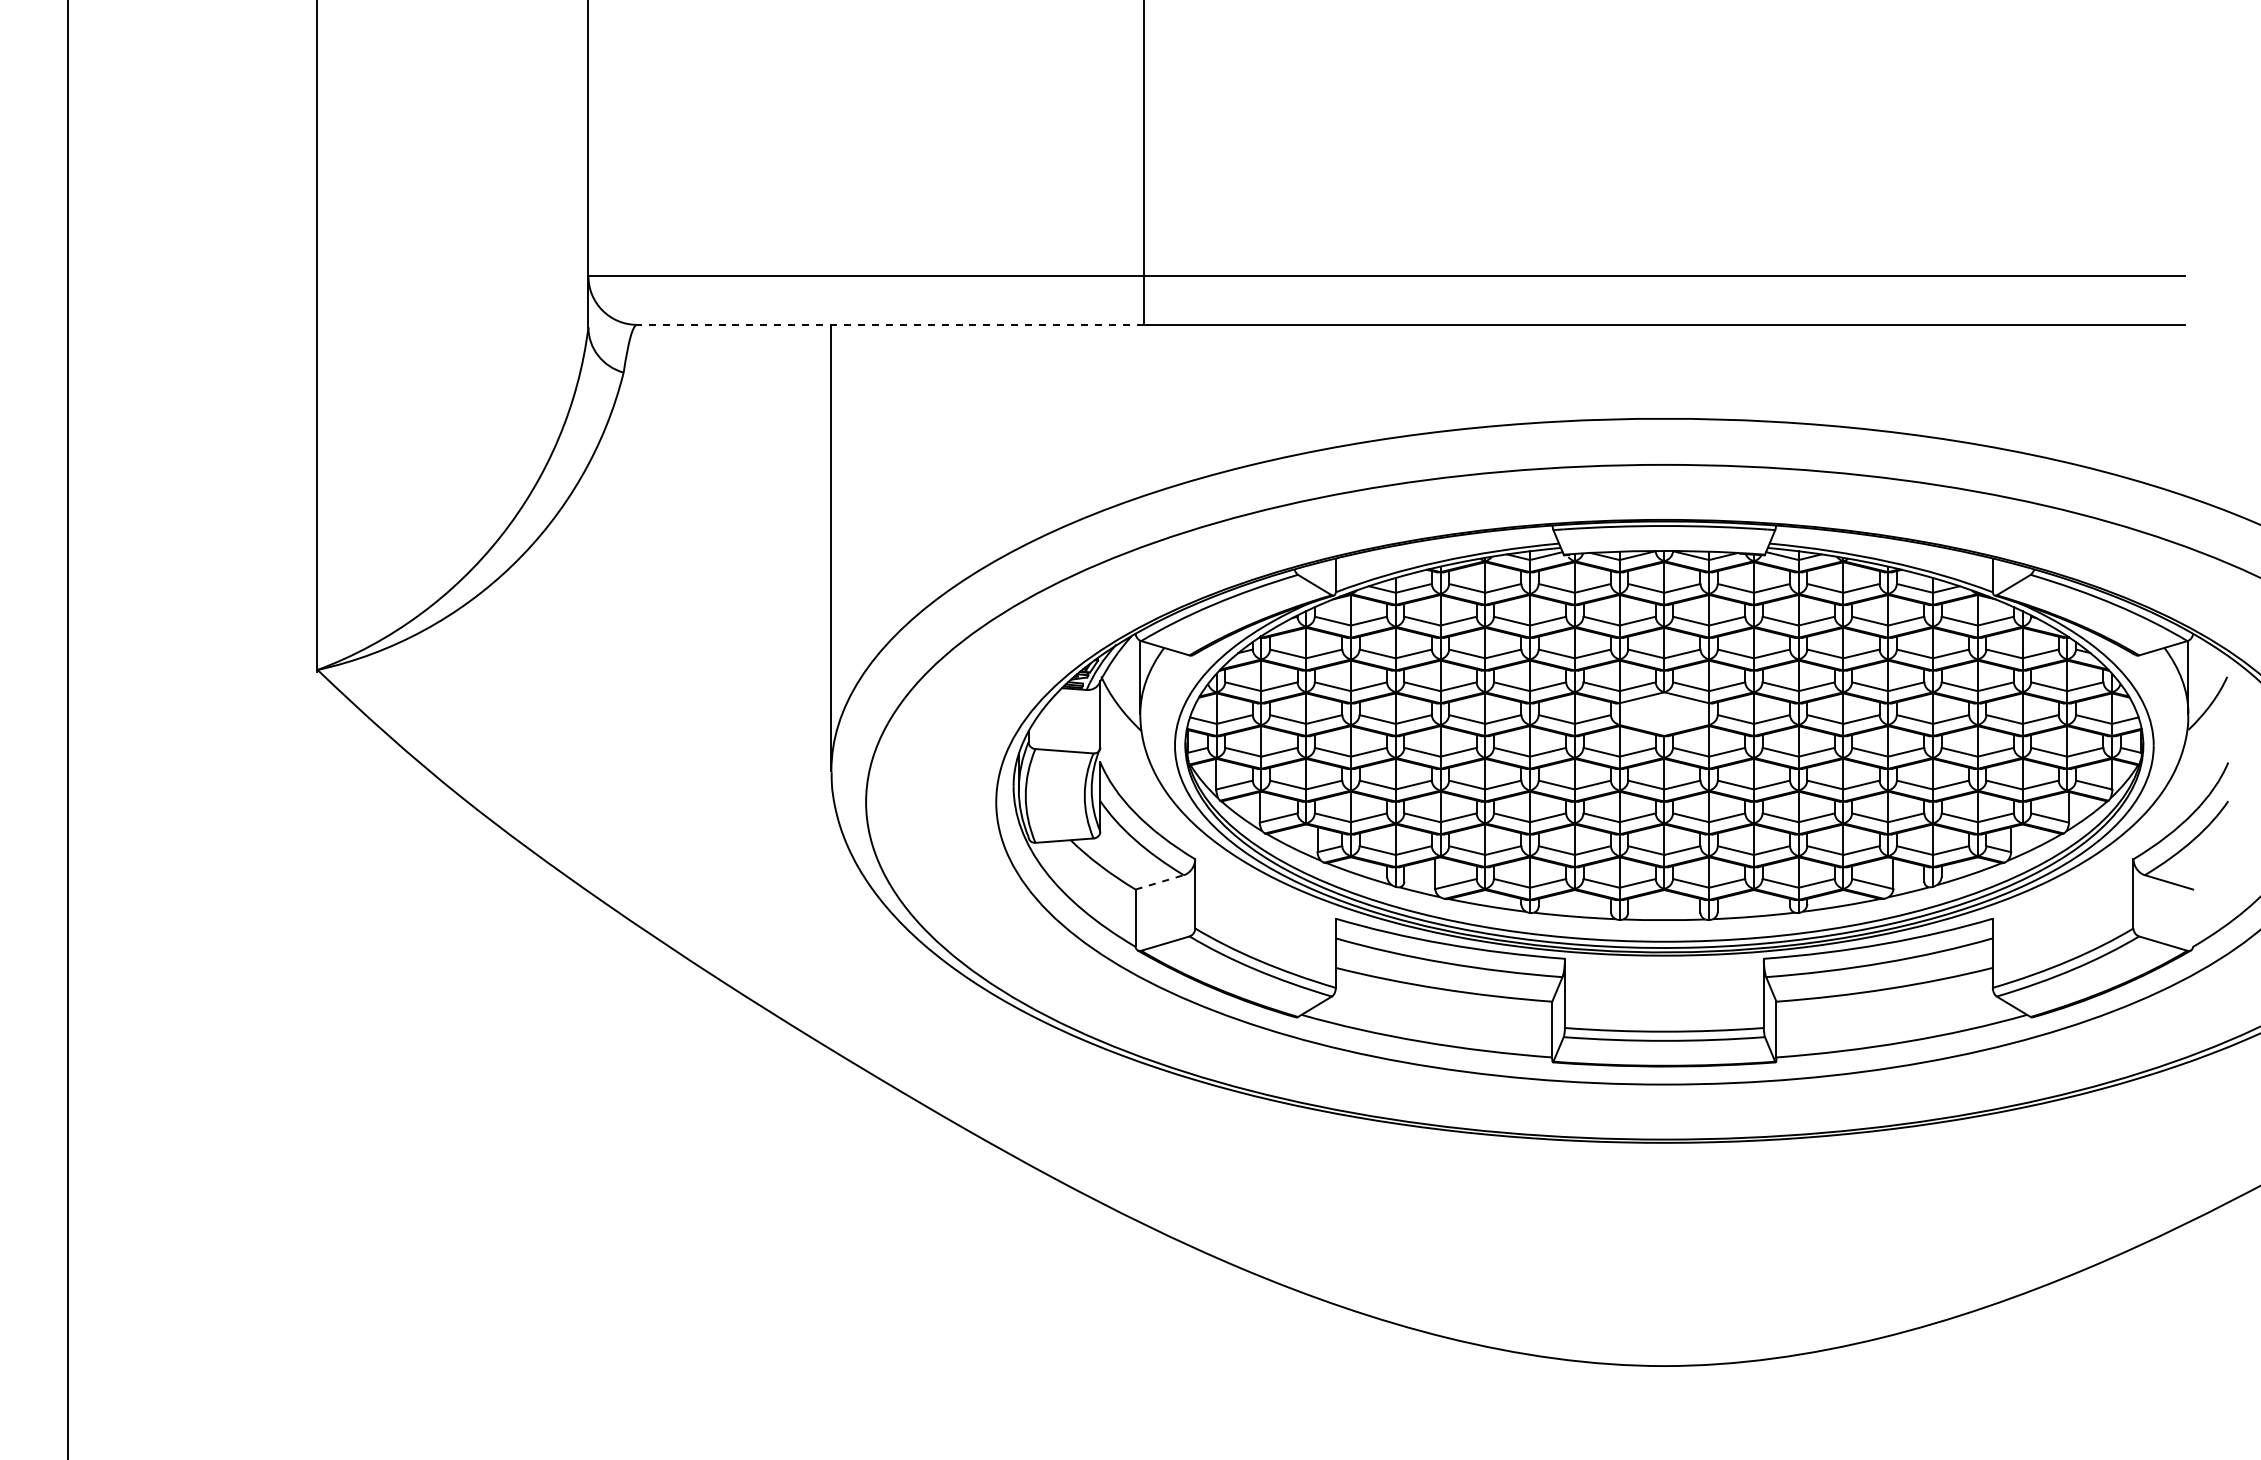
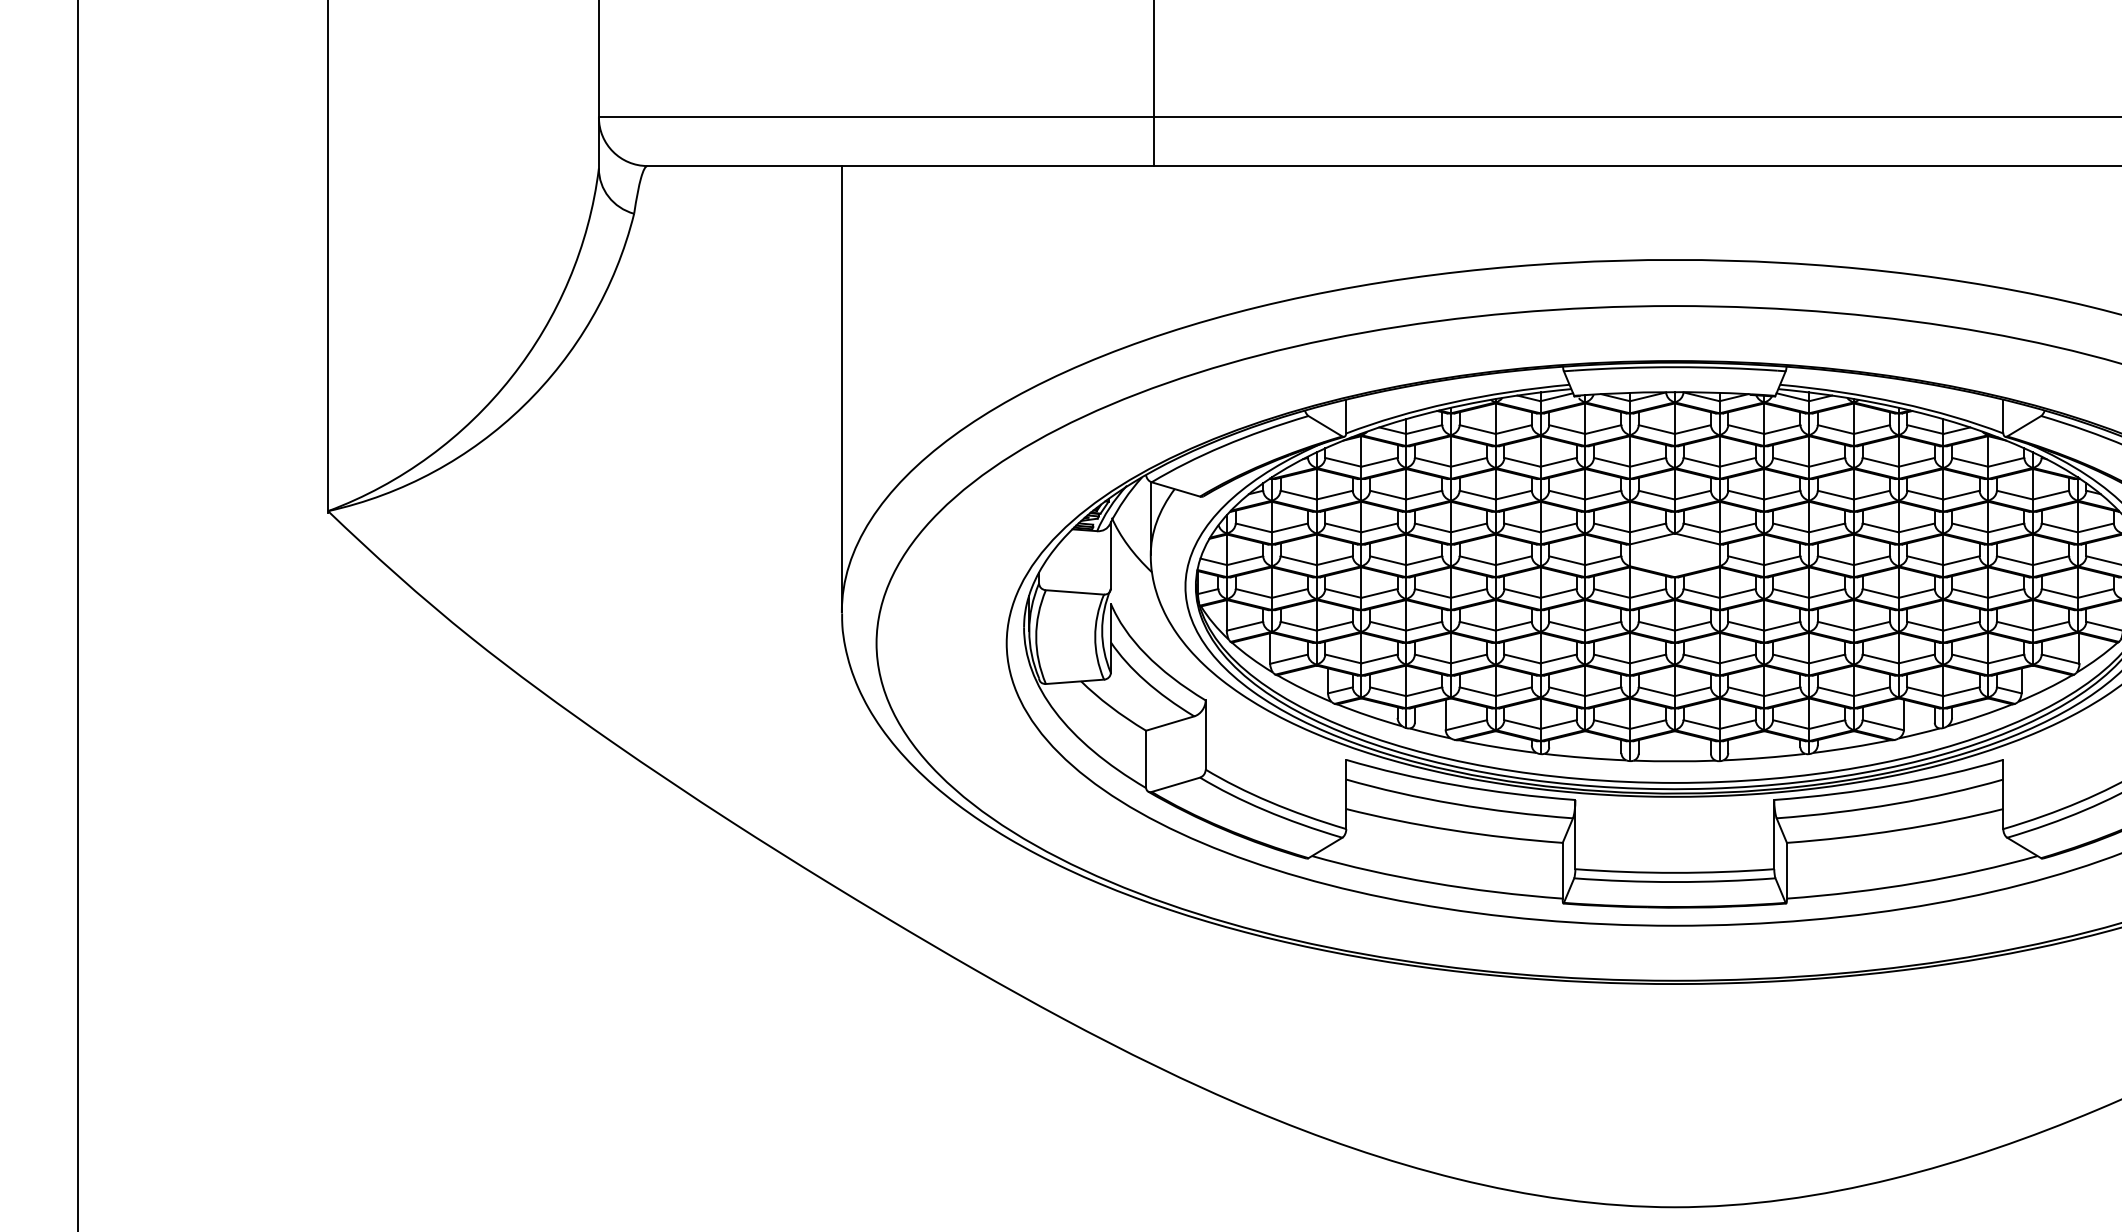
line: (889, 324) -> (899, 165), dashed -> solid
line: (1160, 882) -> (1170, 723), dashed -> solid

